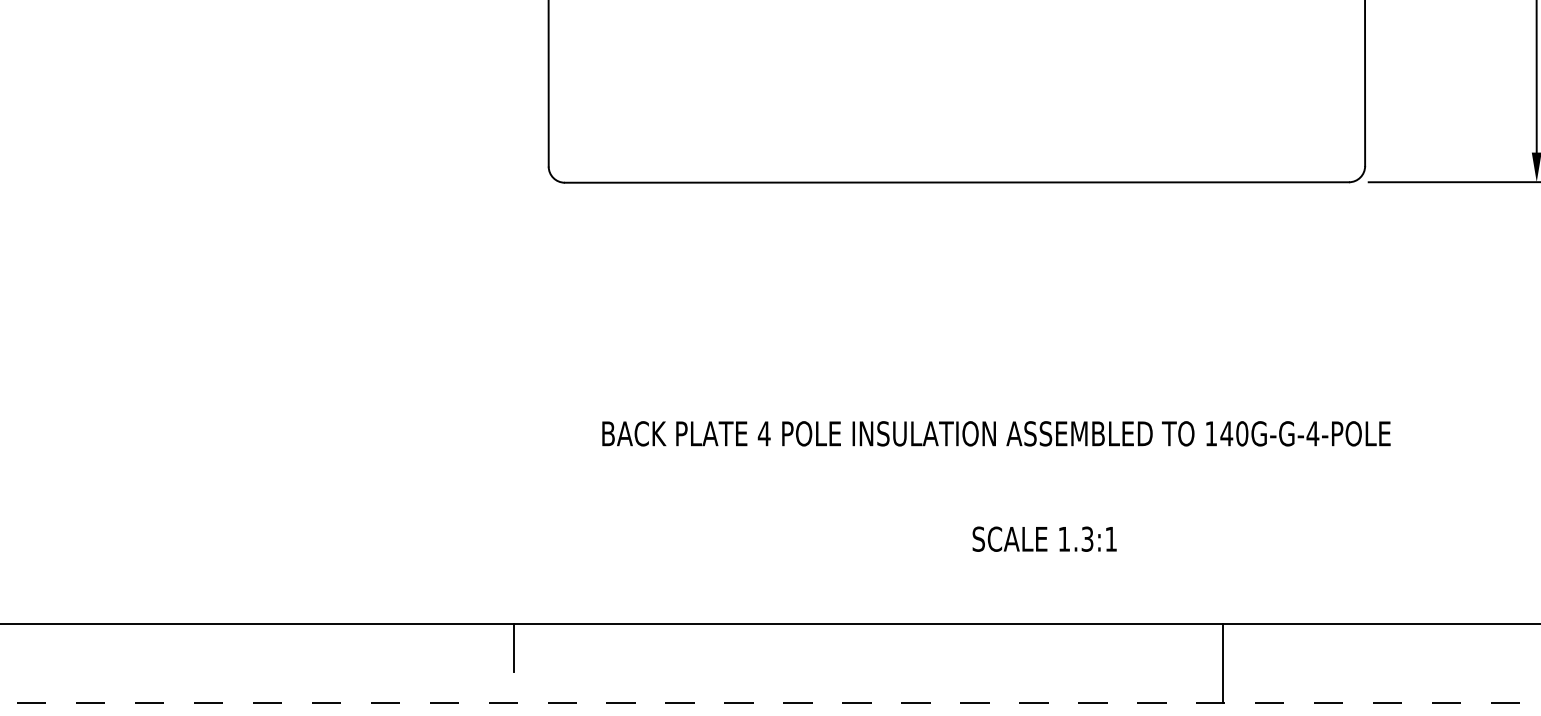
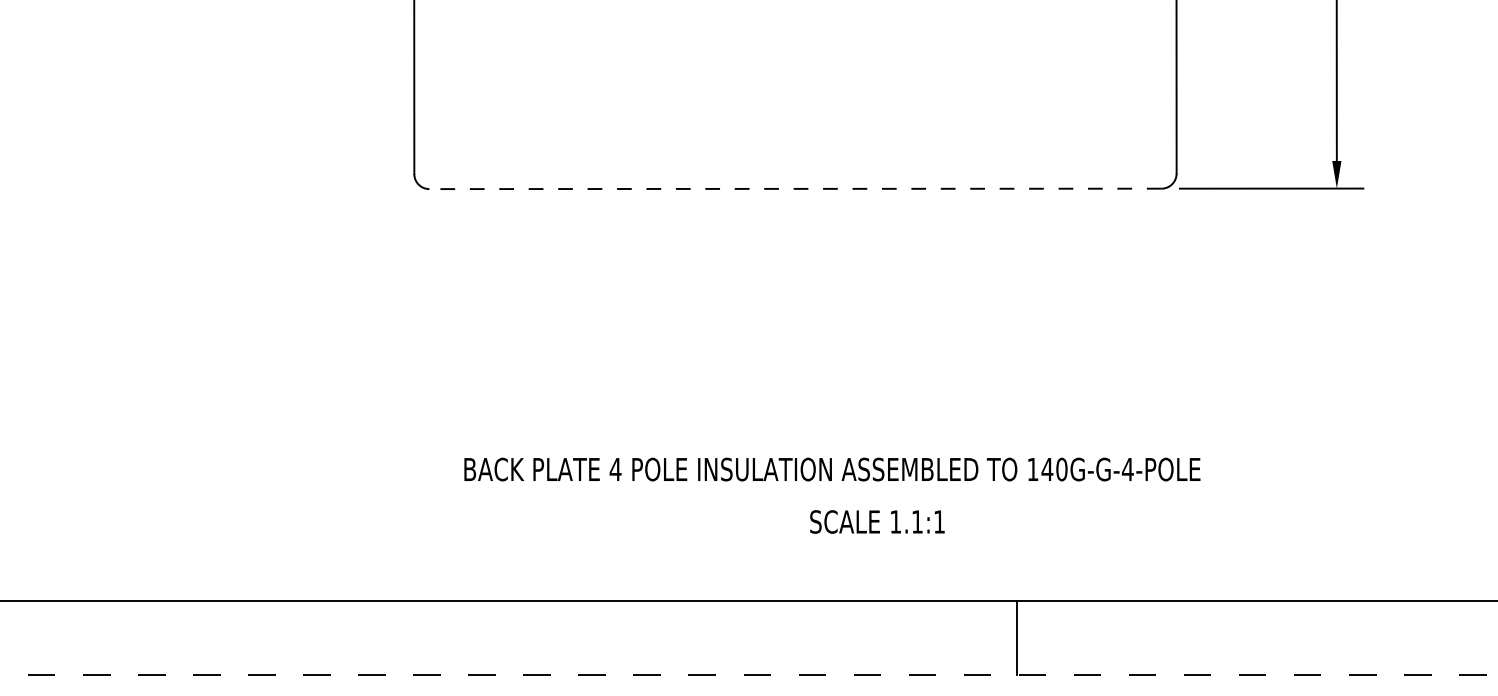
line: (955, 182) -> (794, 188), solid -> dashed
text: (996, 433) -> (832, 469), moved
text: (1087, 538) -> (917, 521), 1.3:1 -> 1.1:1
line: (513, 647) -> (381, 623), removed
line: (1222, 664) -> (1016, 638), moved

